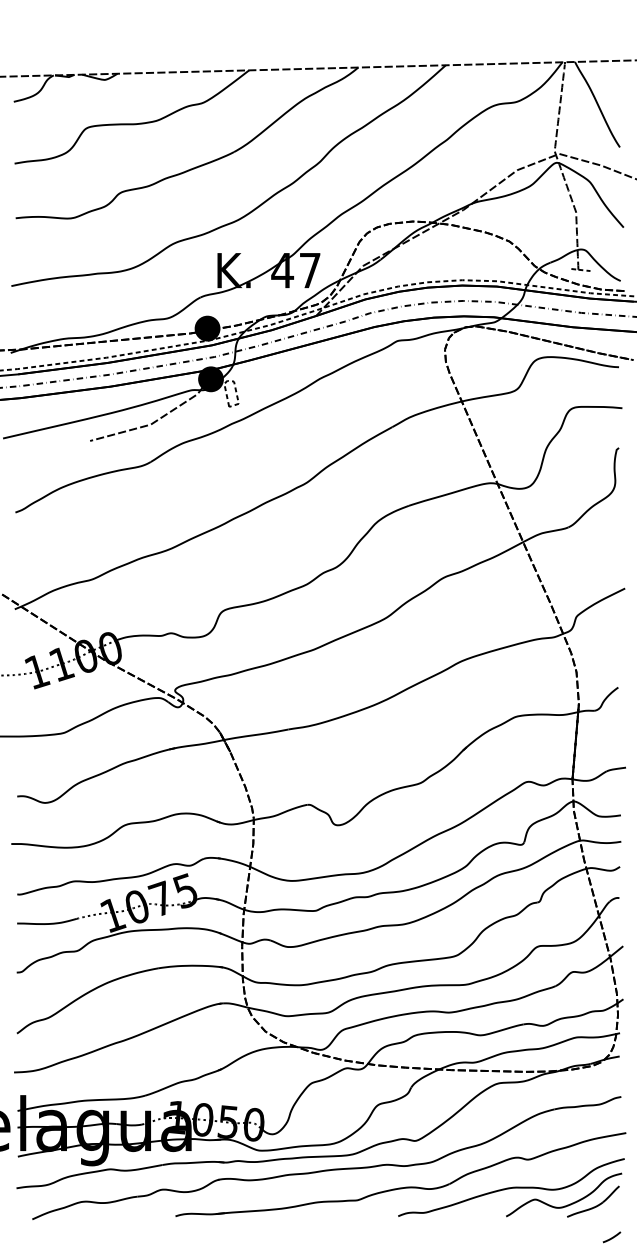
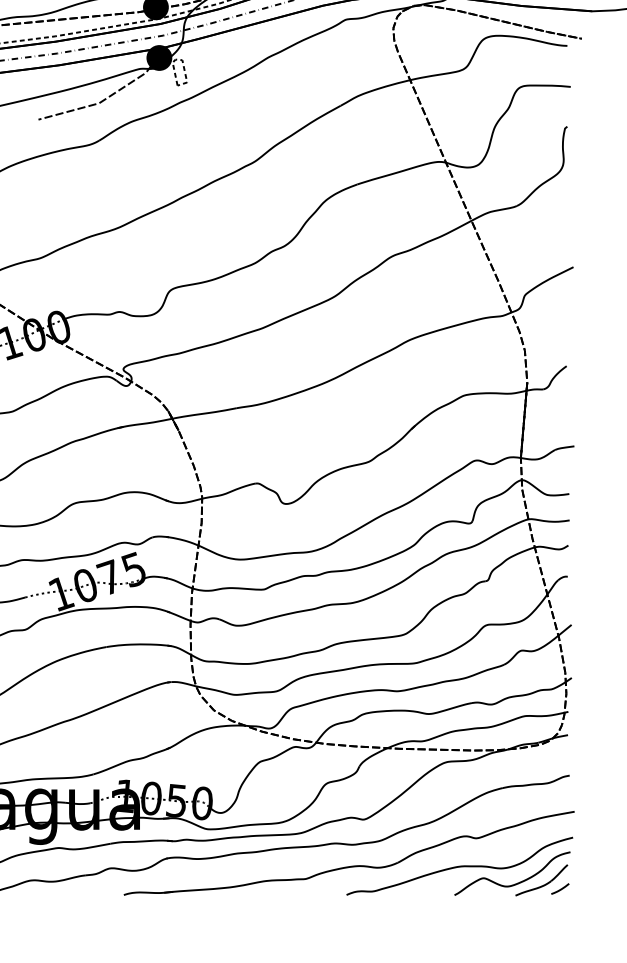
line: (611, 1237) -> (559, 889), moved

